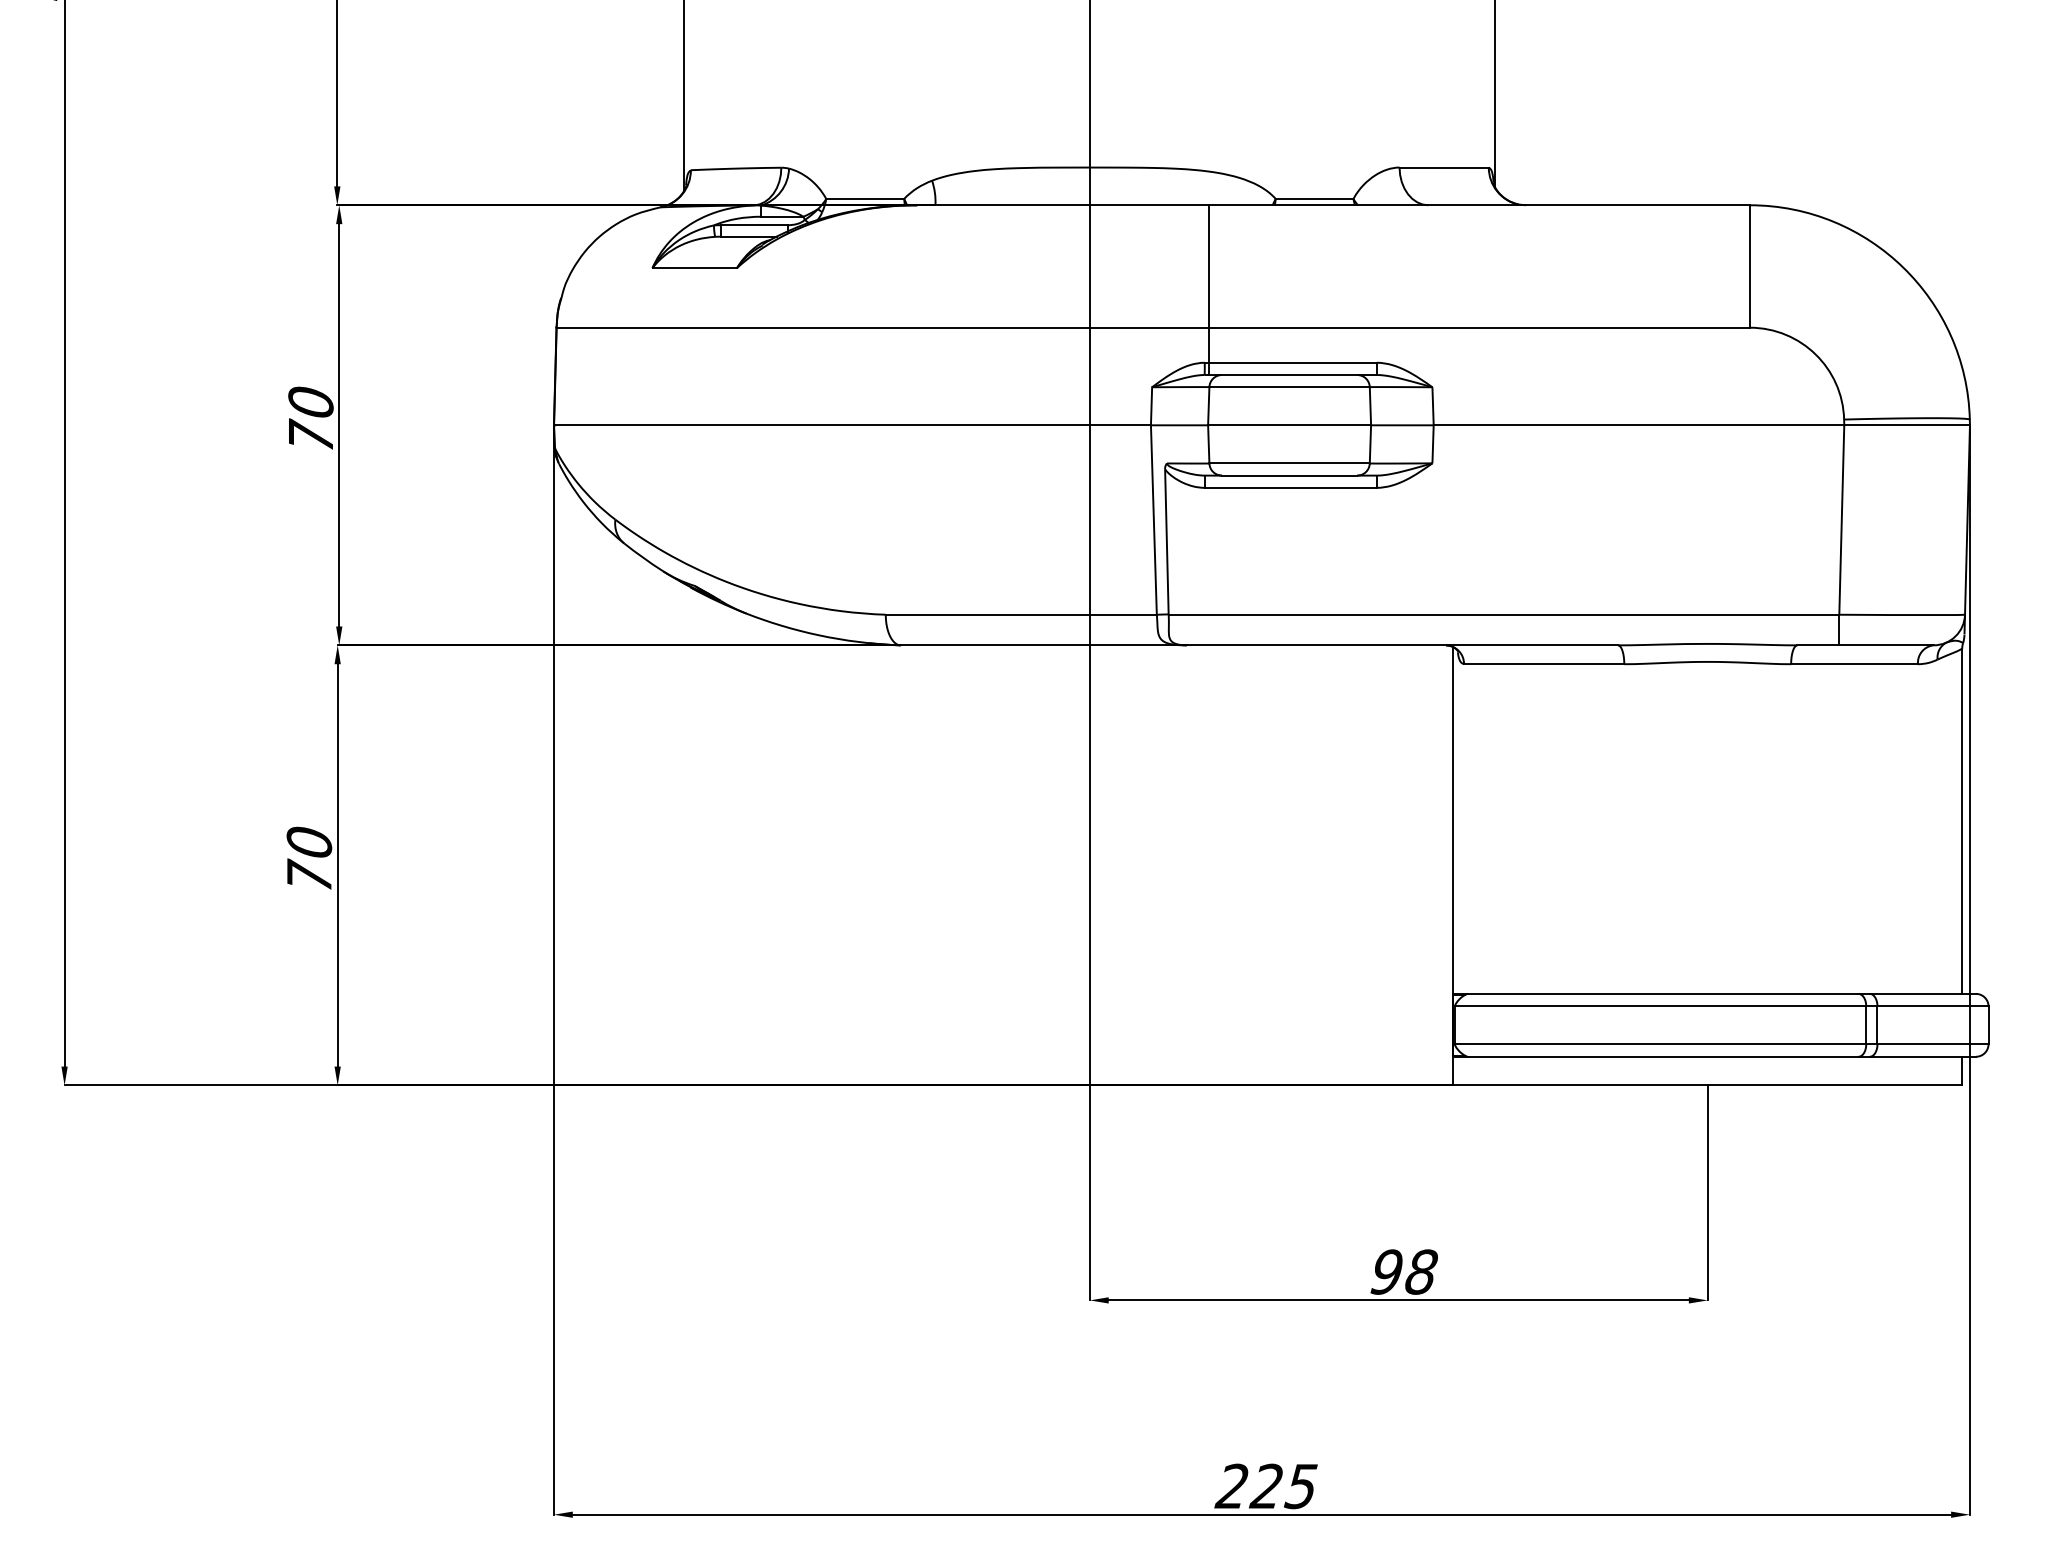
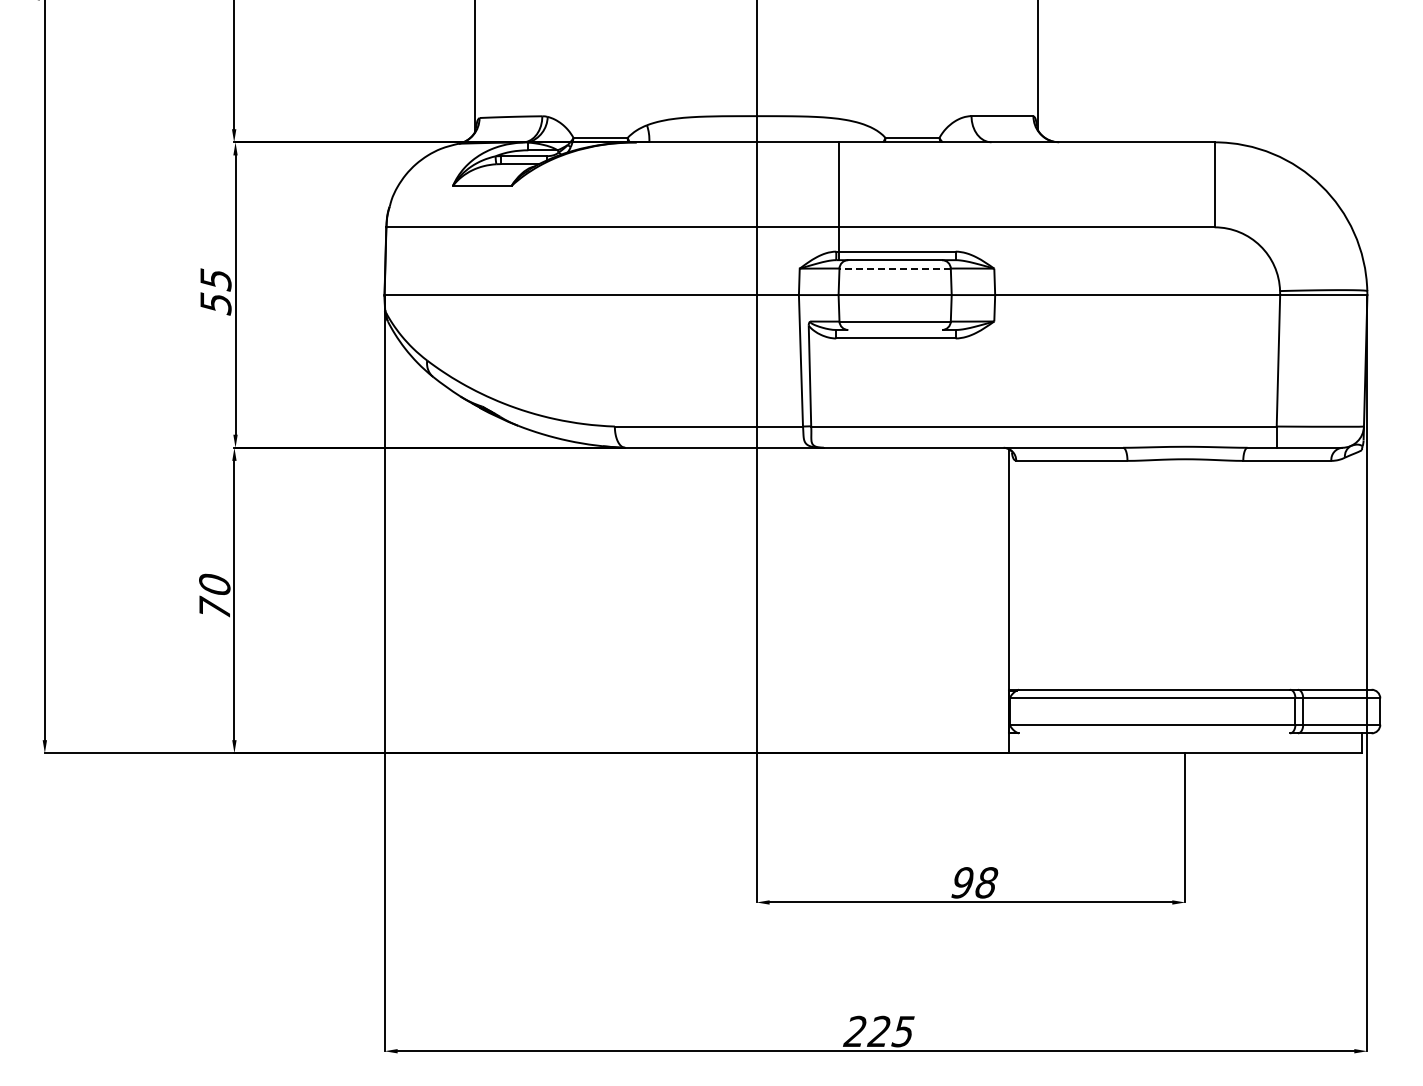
line: (1290, 387) -> (895, 268), solid -> dashed
text: (310, 420) -> (215, 291), 70 -> 55
line: (1290, 474) -> (895, 329), removed
line: (1962, 820) -> (1362, 569), removed
line: (1663, 1056) -> (1154, 733), removed

